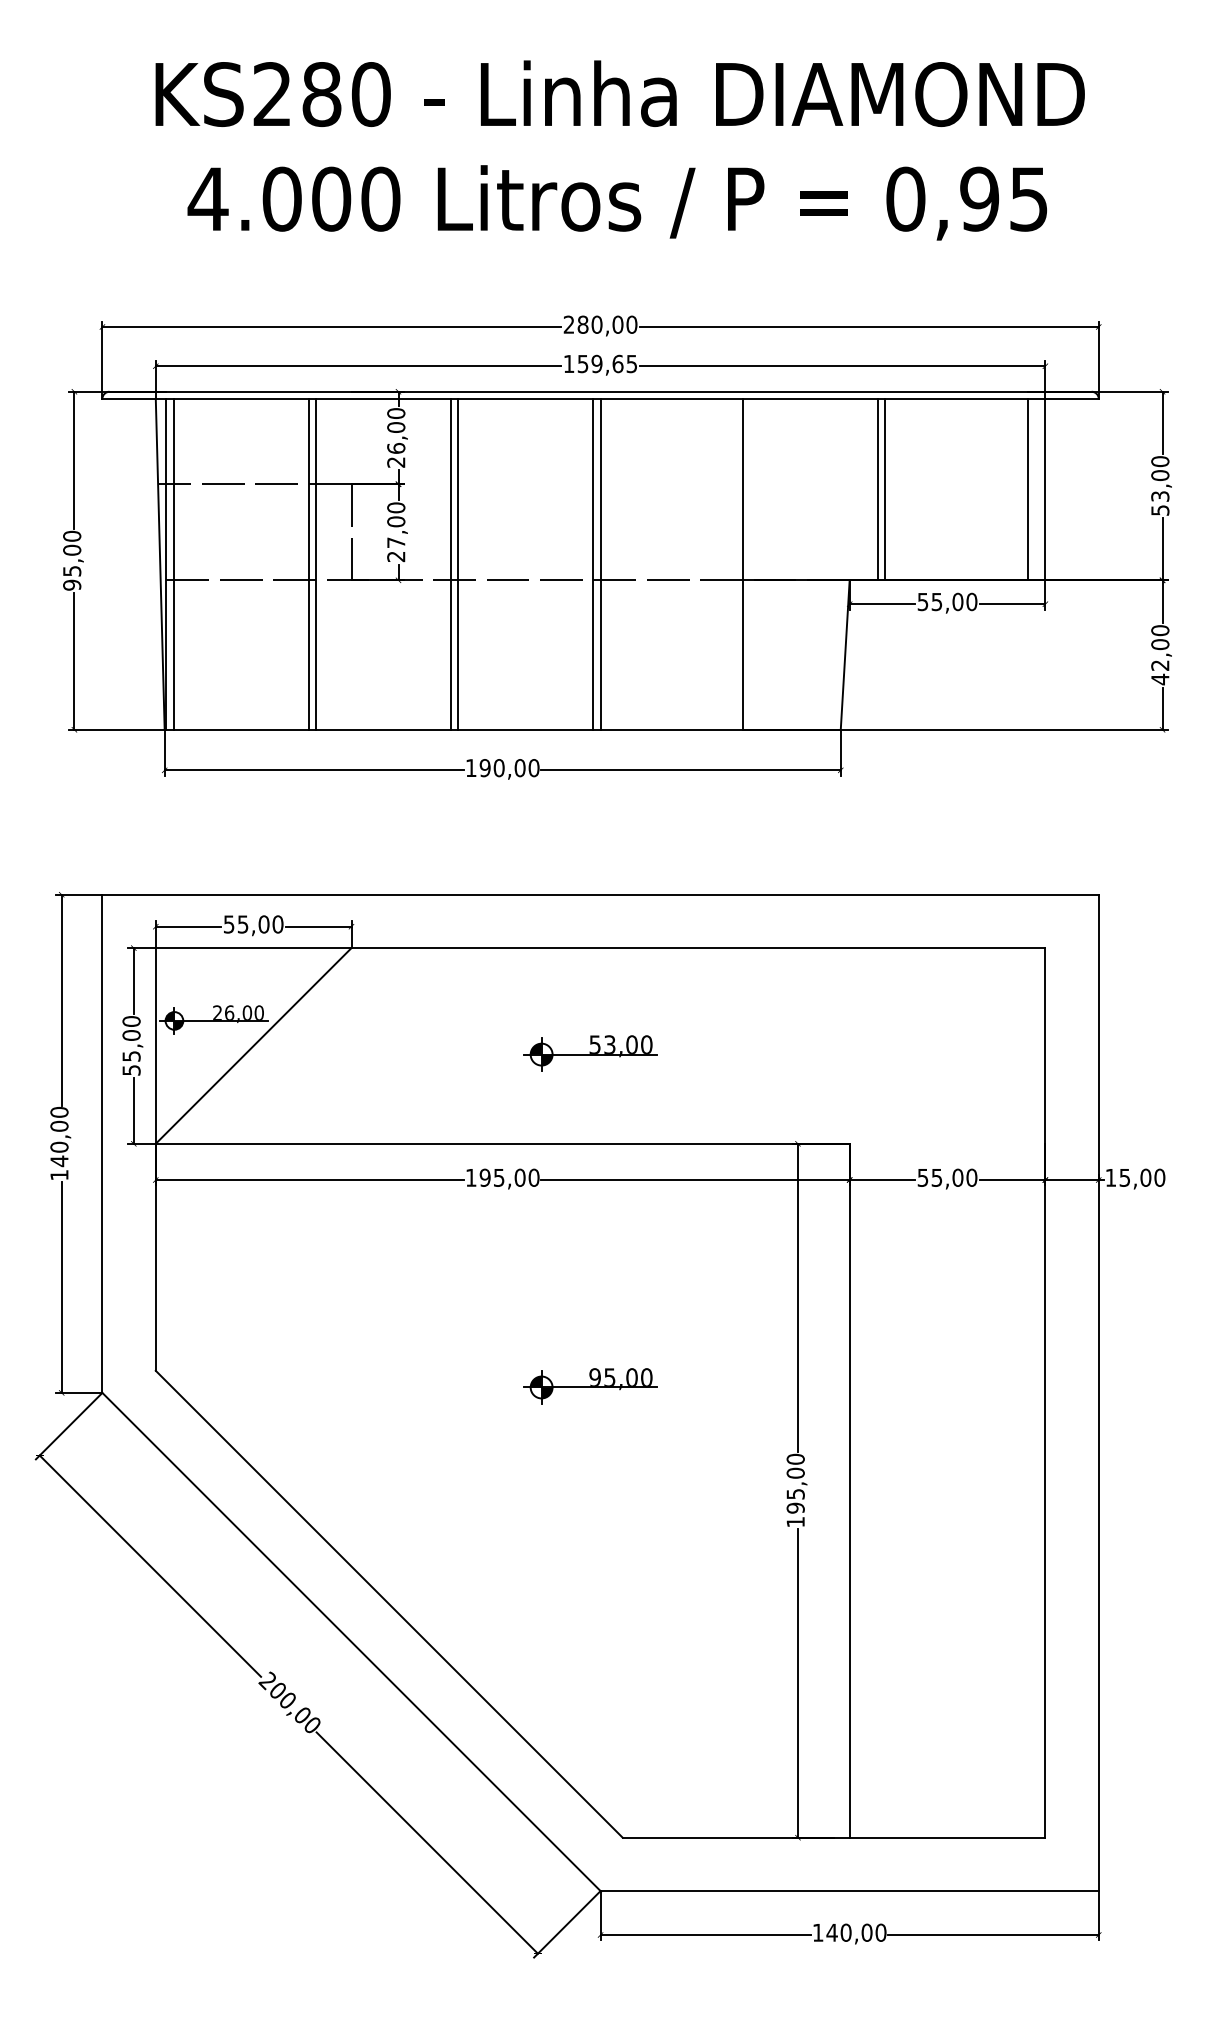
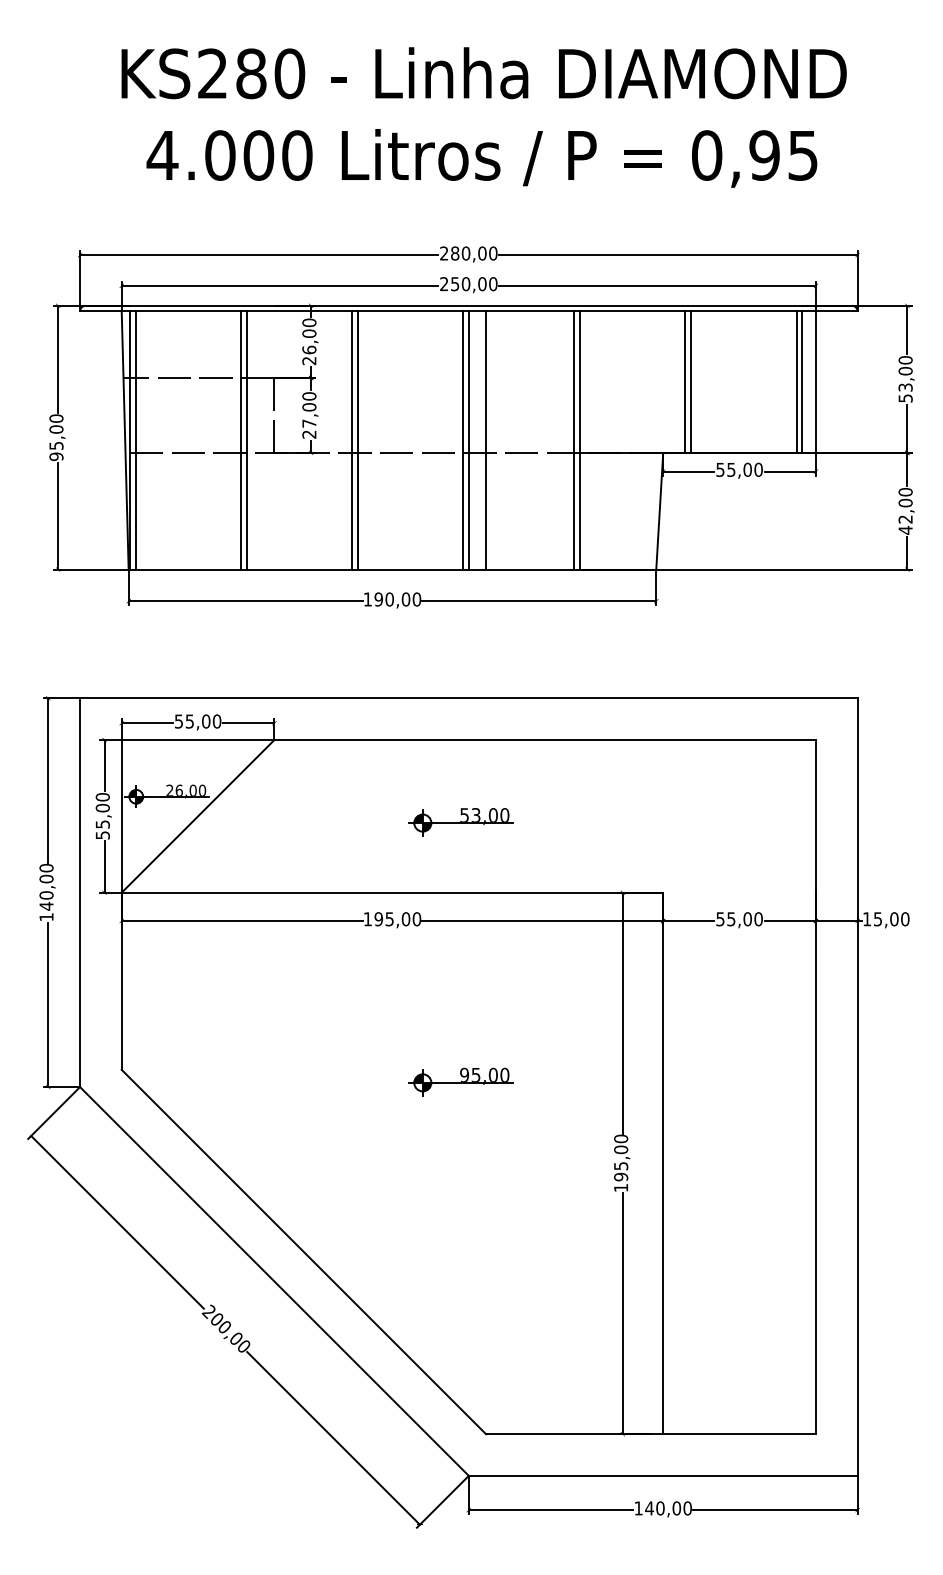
text: (600, 364) -> (468, 284), 159,65 -> 250,00
line: (1020, 488) -> (796, 381), added
line: (623, 564) -> (486, 440), added
line: (735, 564) -> (574, 440), added

